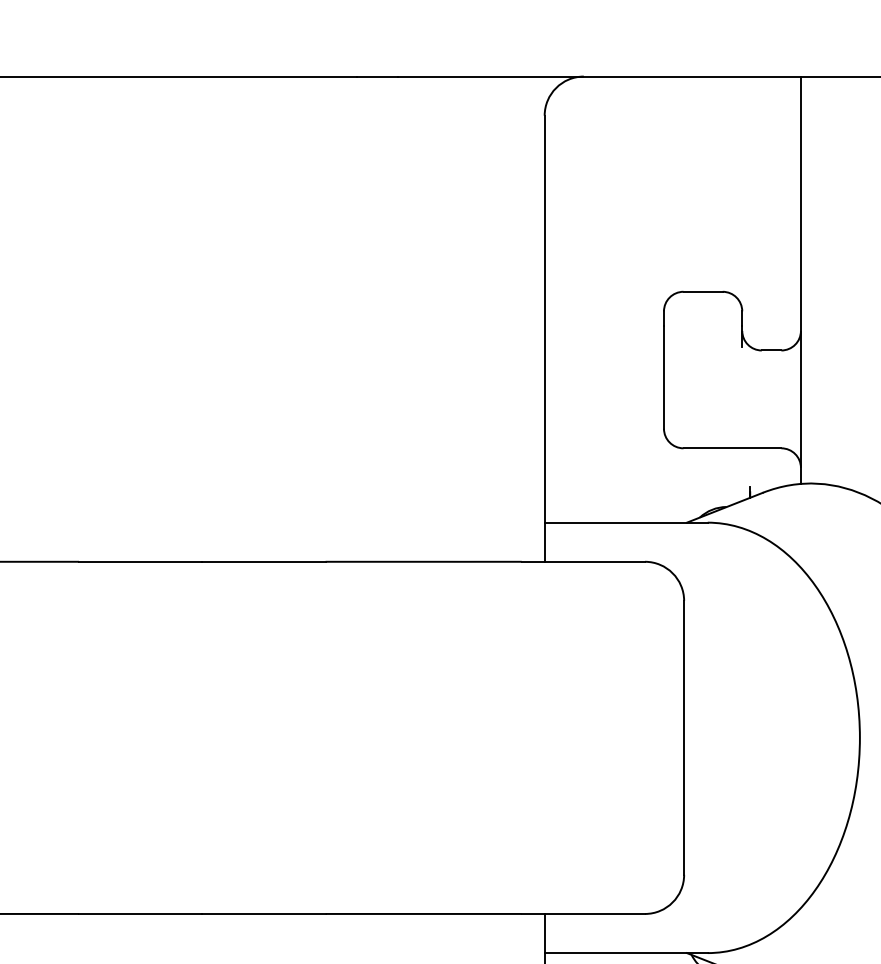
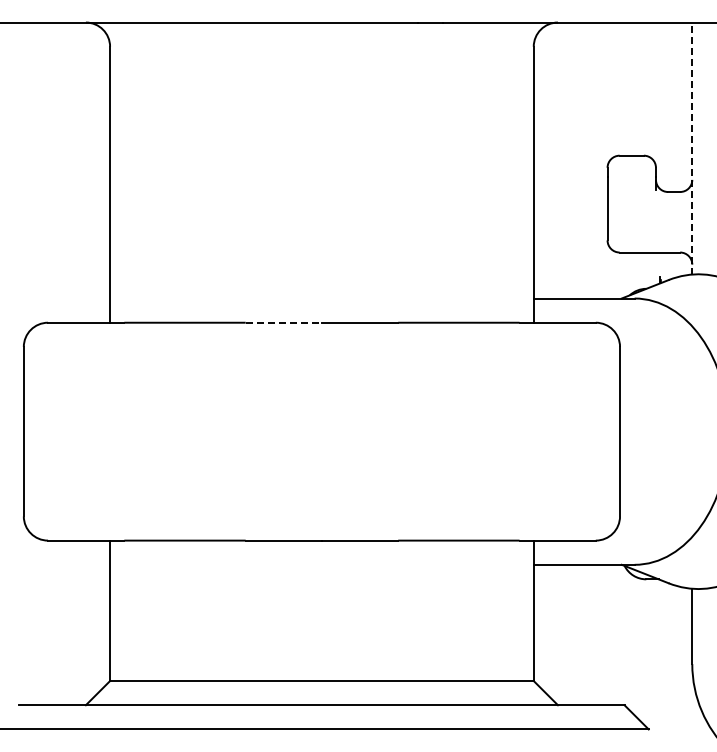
line: (801, 280) -> (692, 148), solid -> dashed
line: (141, 561) -> (284, 322), solid -> dashed

